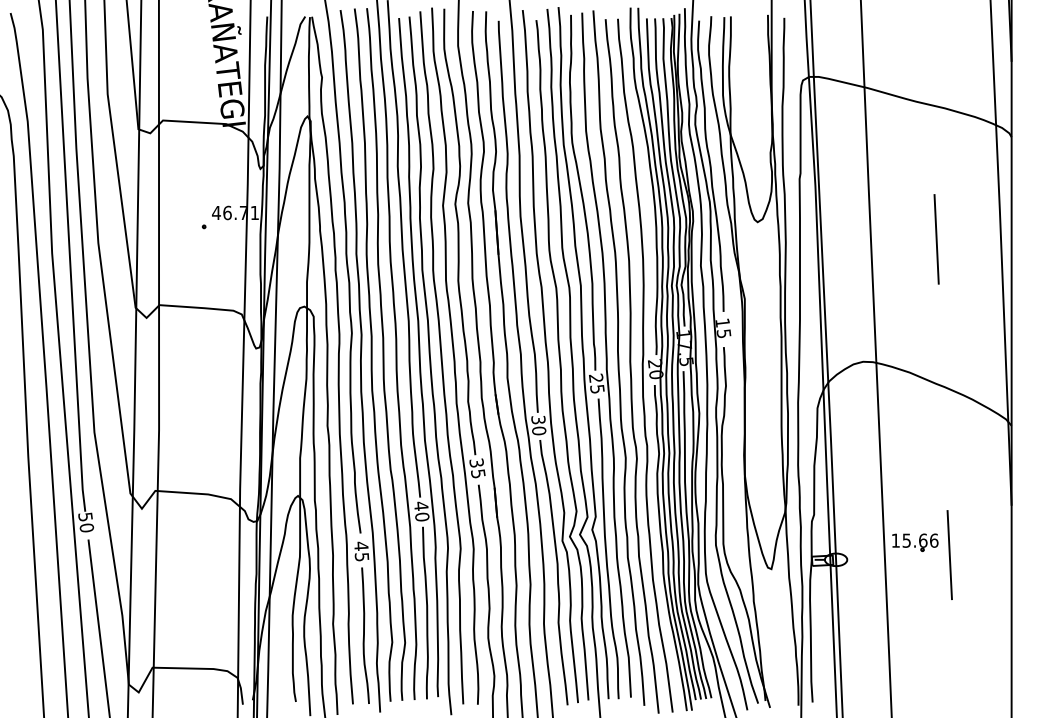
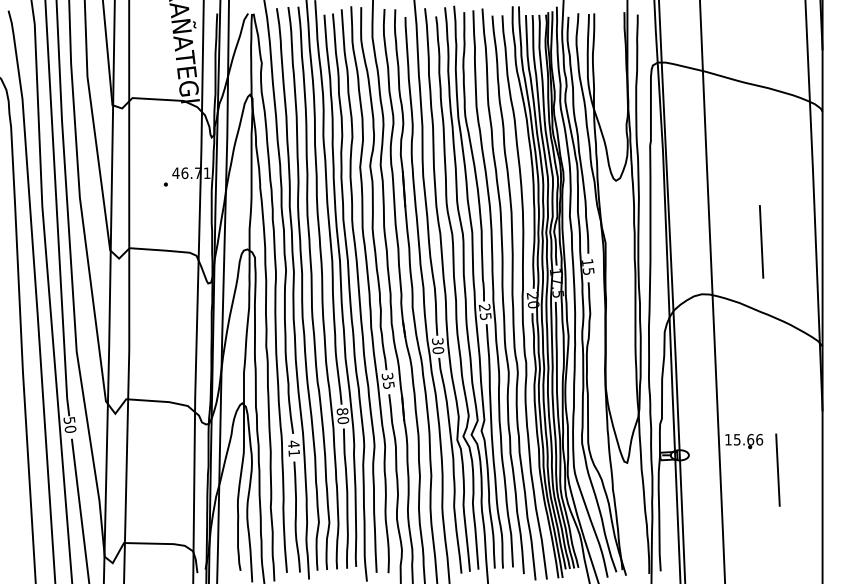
line: (936, 239) -> (761, 241), moved
text: (421, 505) -> (342, 411), 40 -> 80
line: (949, 554) -> (777, 469), moved
text: (361, 557) -> (293, 453), 45 -> 41

